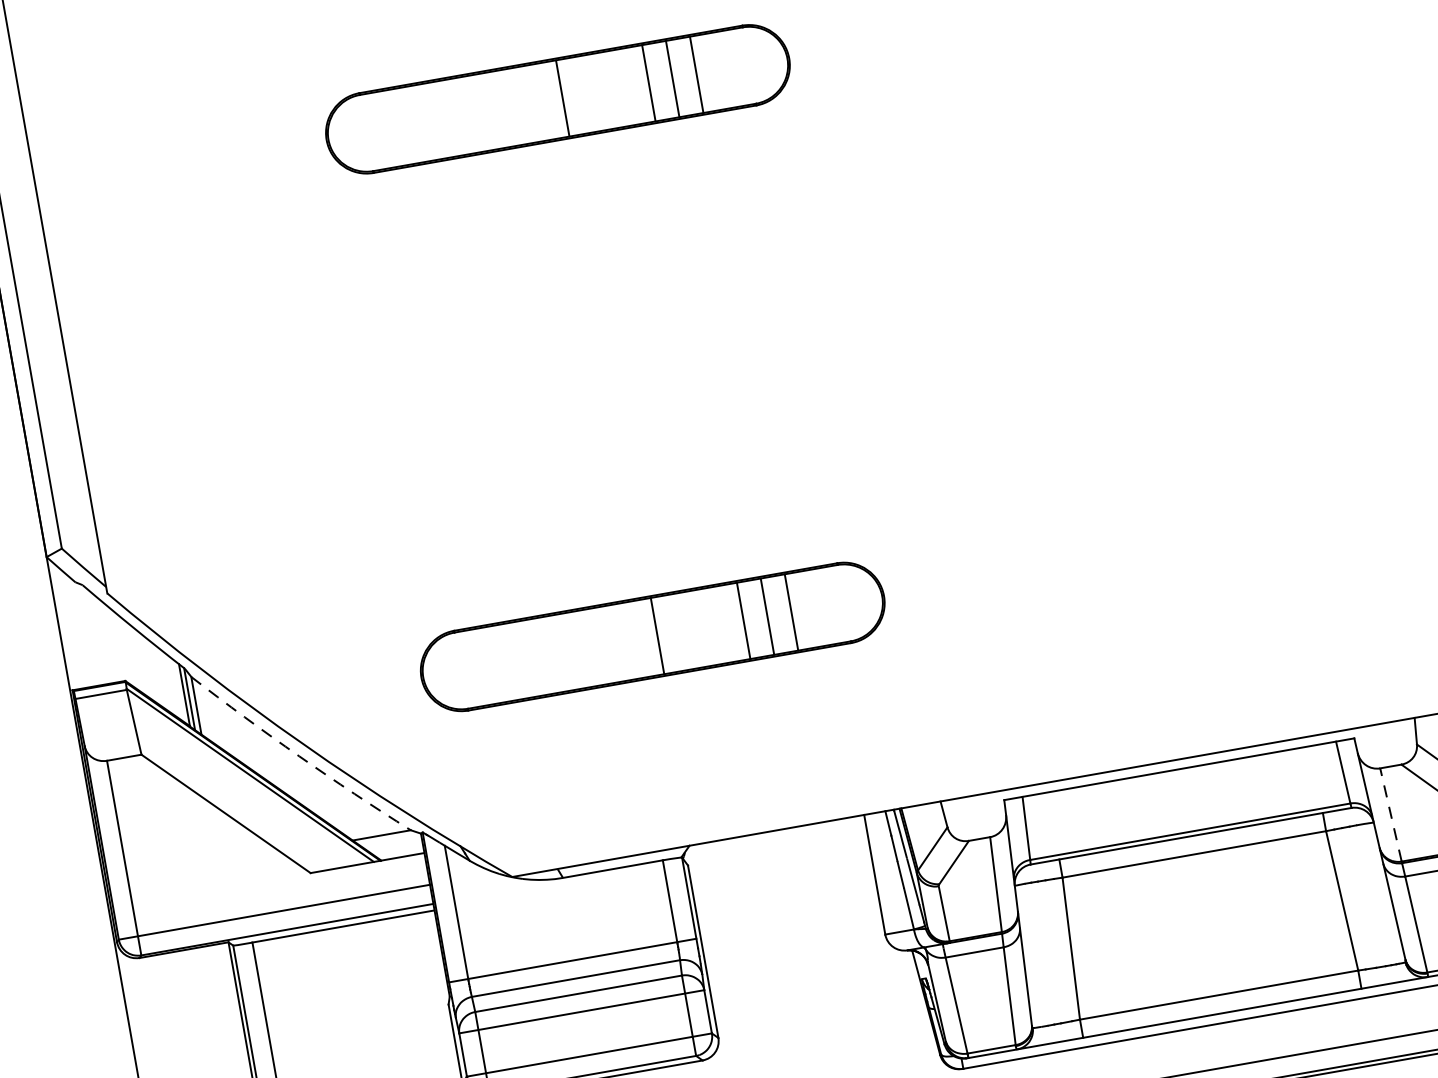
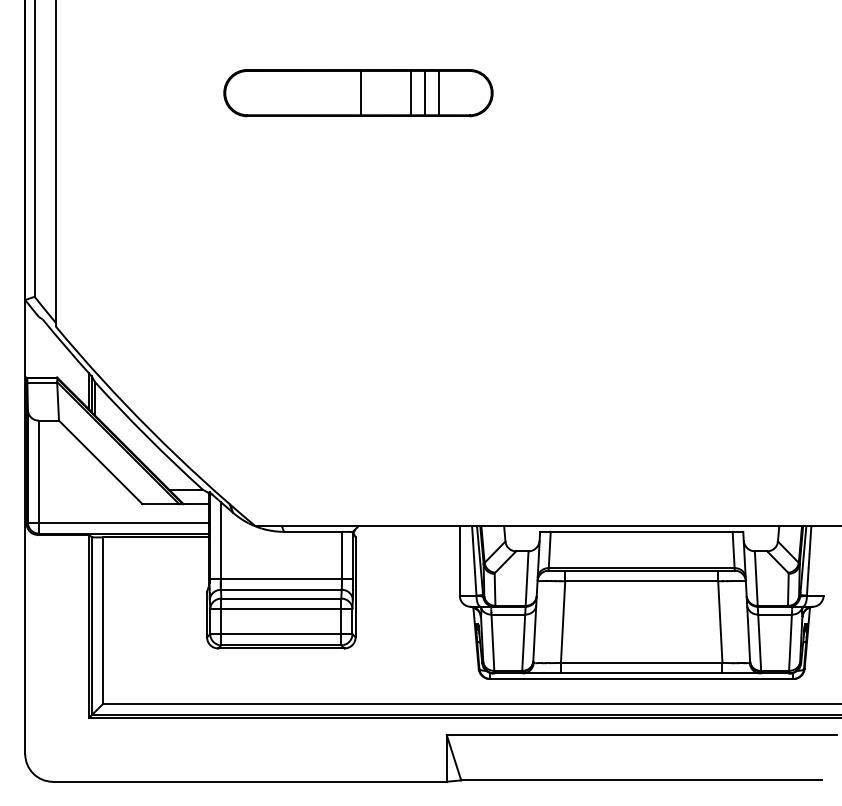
part: (652, 637) -> (358, 405), removed
arc: (299, 756) -> (147, 437), dashed -> solid
line: (1391, 814) -> (756, 578), dashed -> solid

